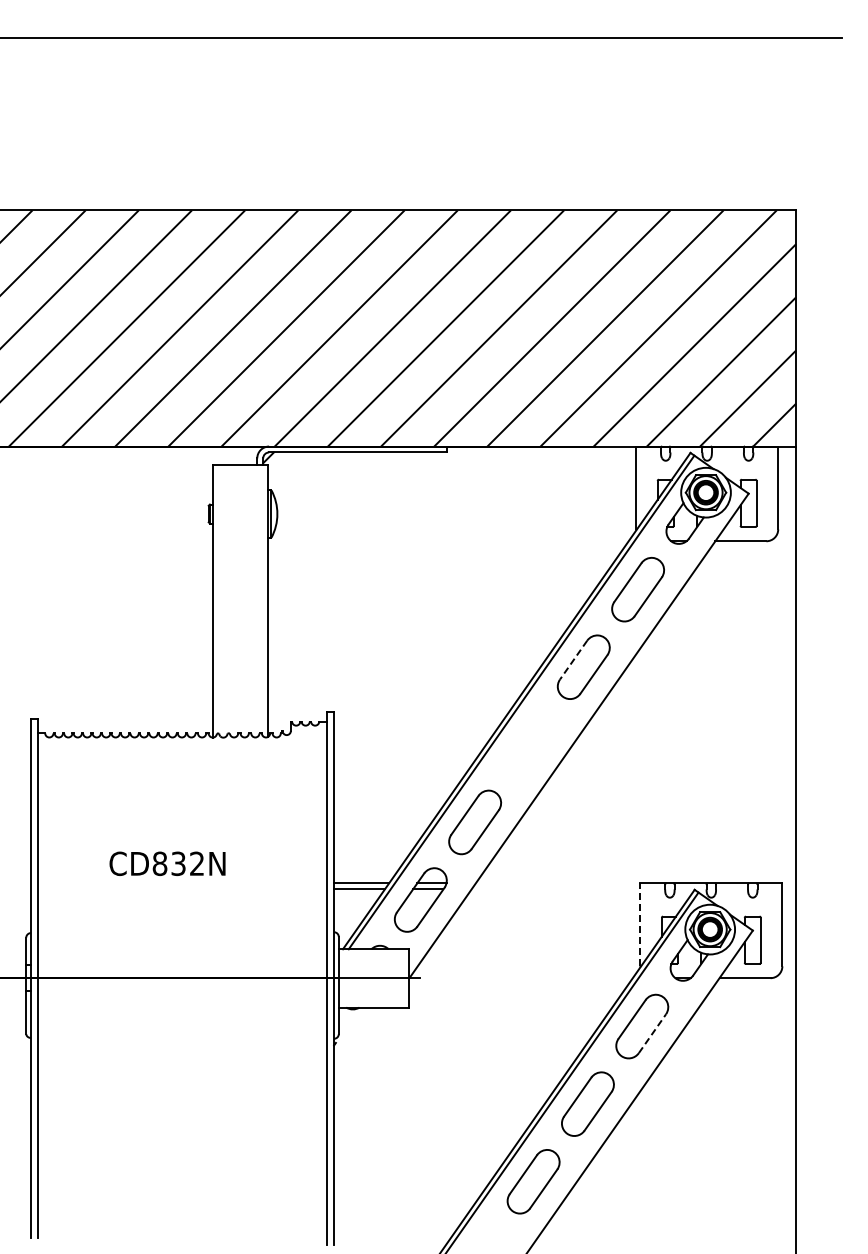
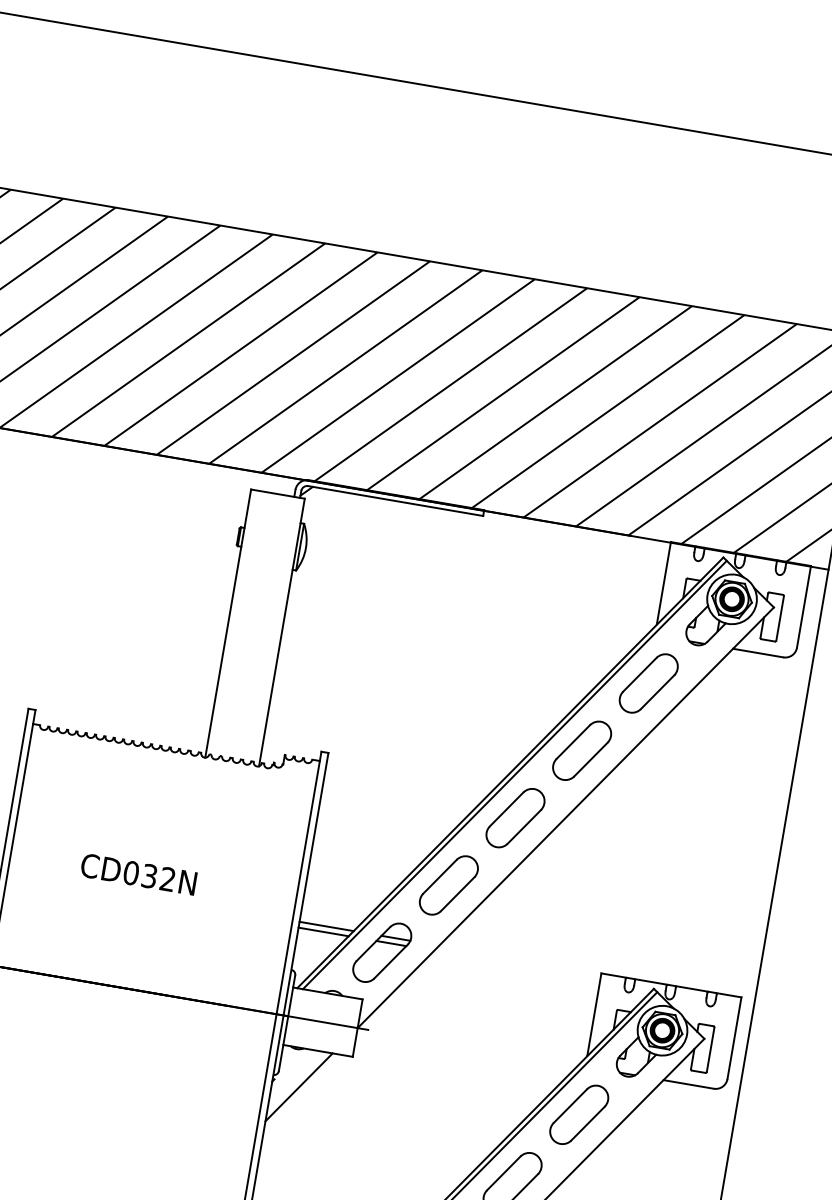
line: (573, 660) -> (573, 742), dashed -> solid
part: (529, 744) -> (515, 817), added
text: (159, 863) -> (130, 872), CD832N -> CD032N
line: (640, 924) -> (594, 1013), dashed -> solid
line: (652, 1033) -> (588, 1123), dashed -> solid
line: (361, 1046) -> (299, 1087), added

